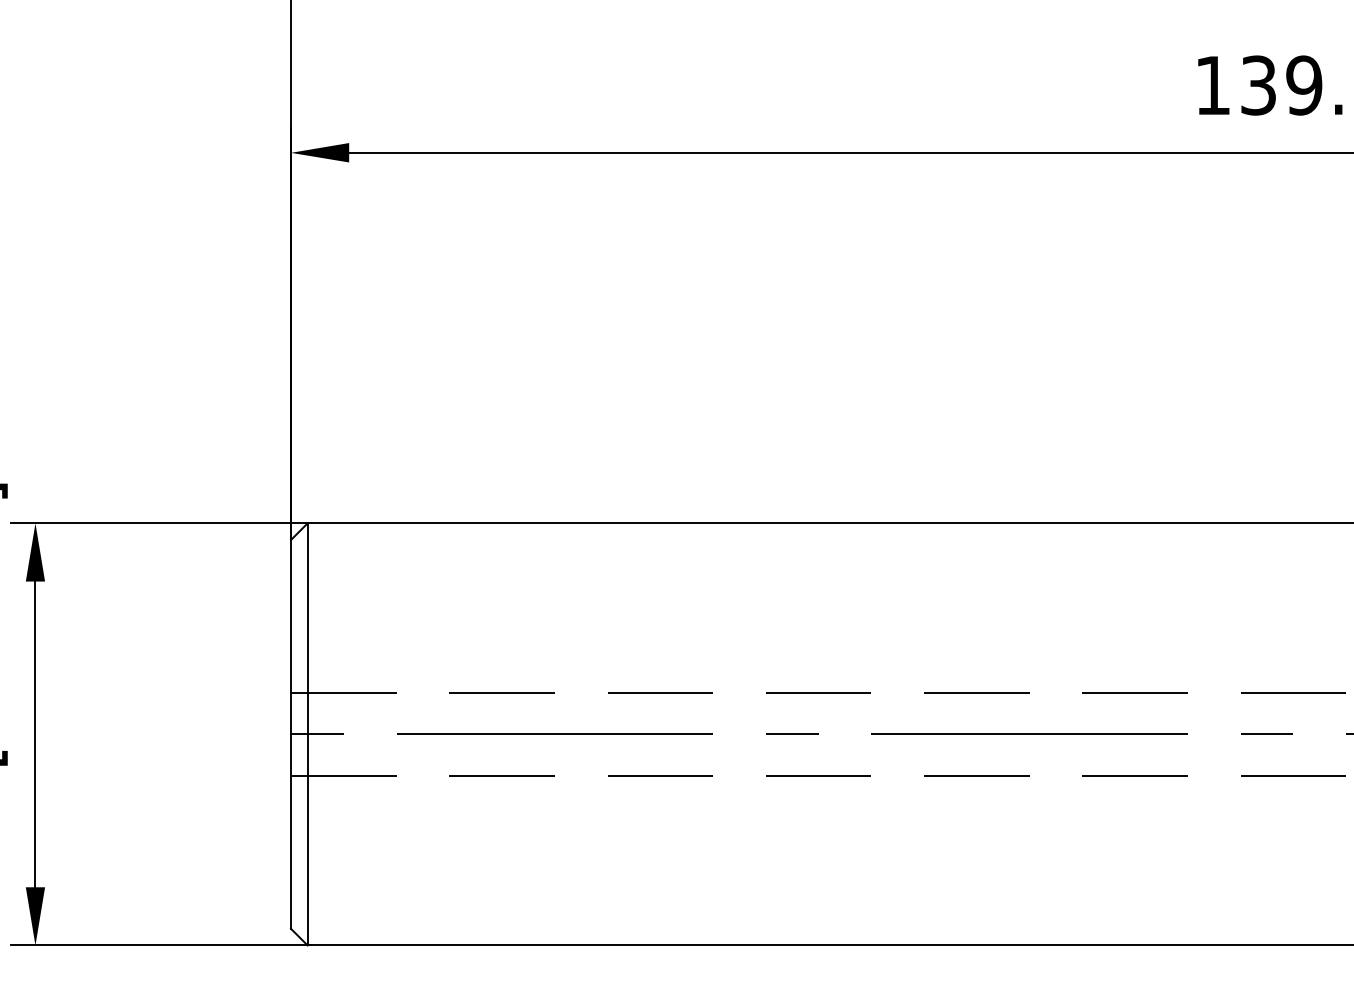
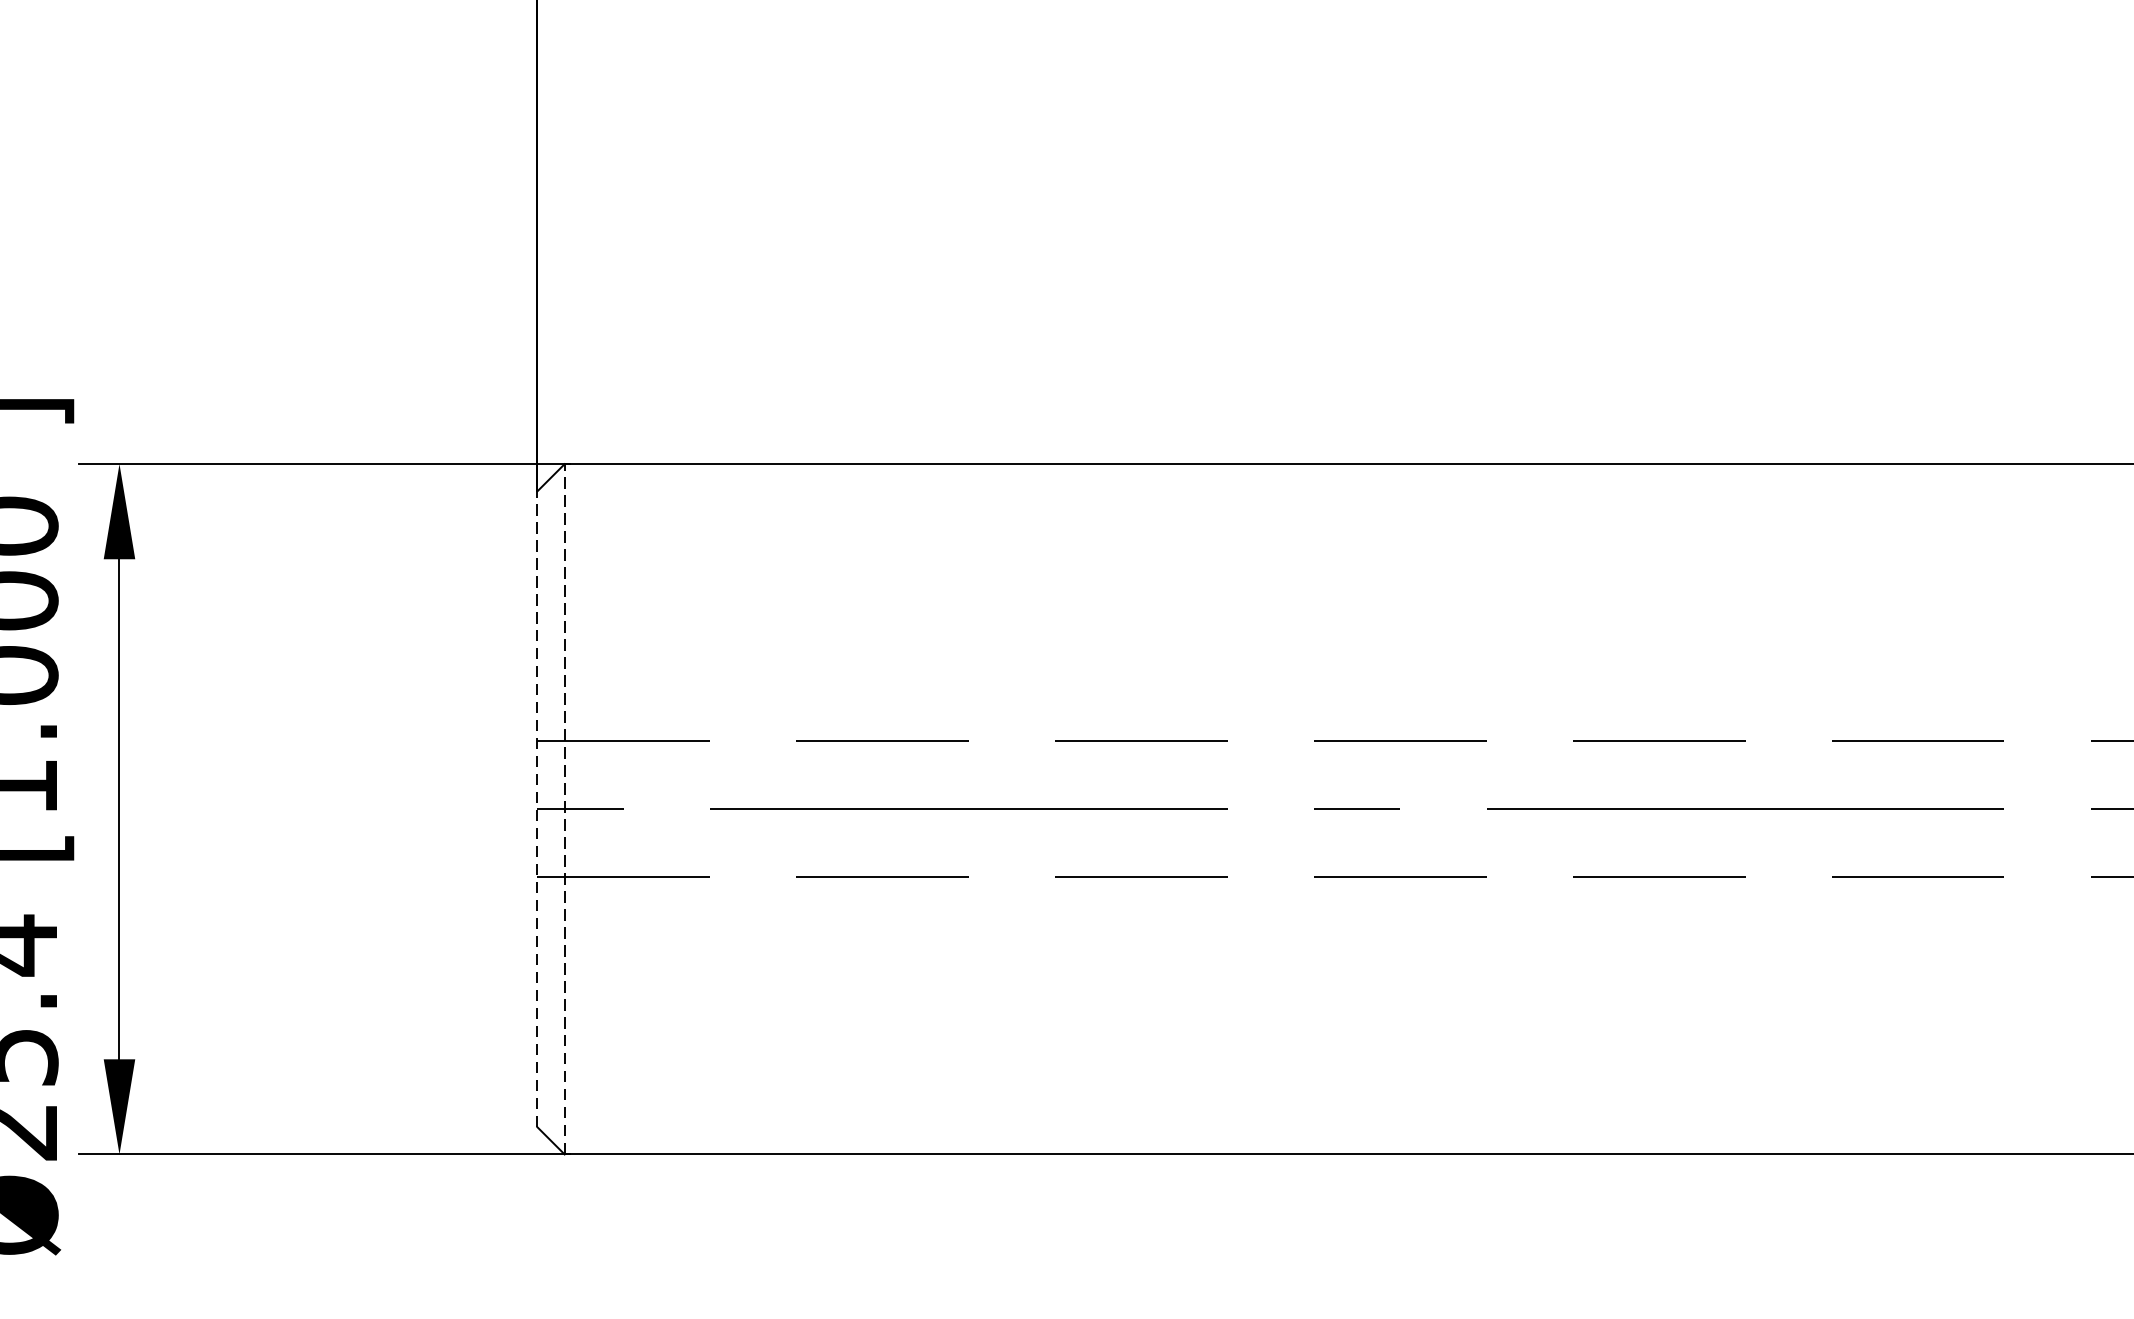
line: (291, 733) -> (538, 807), solid -> dashed
line: (307, 733) -> (564, 807), solid -> dashed

